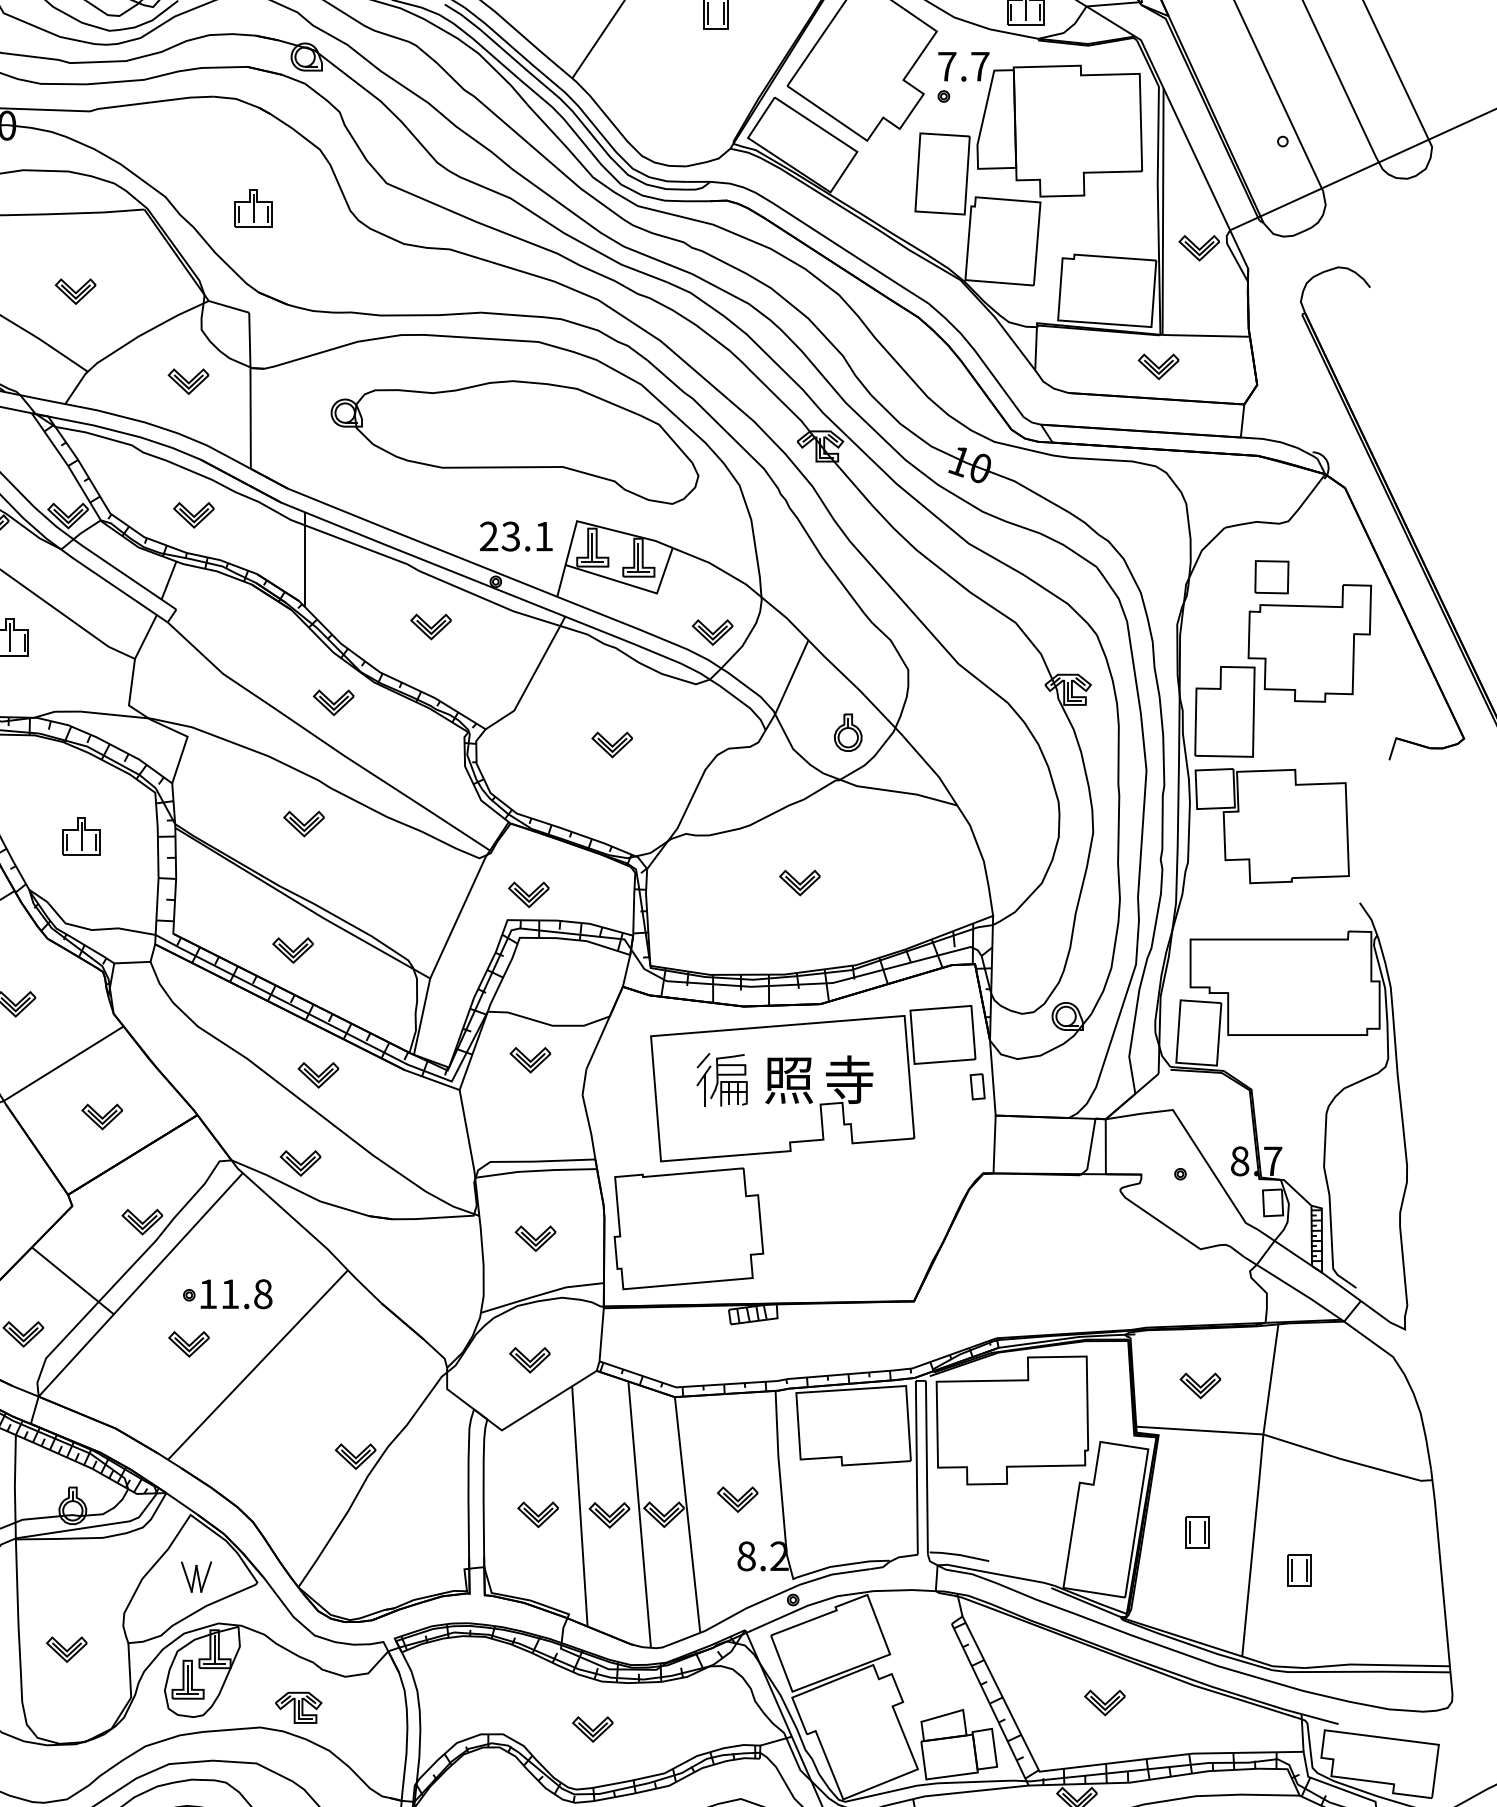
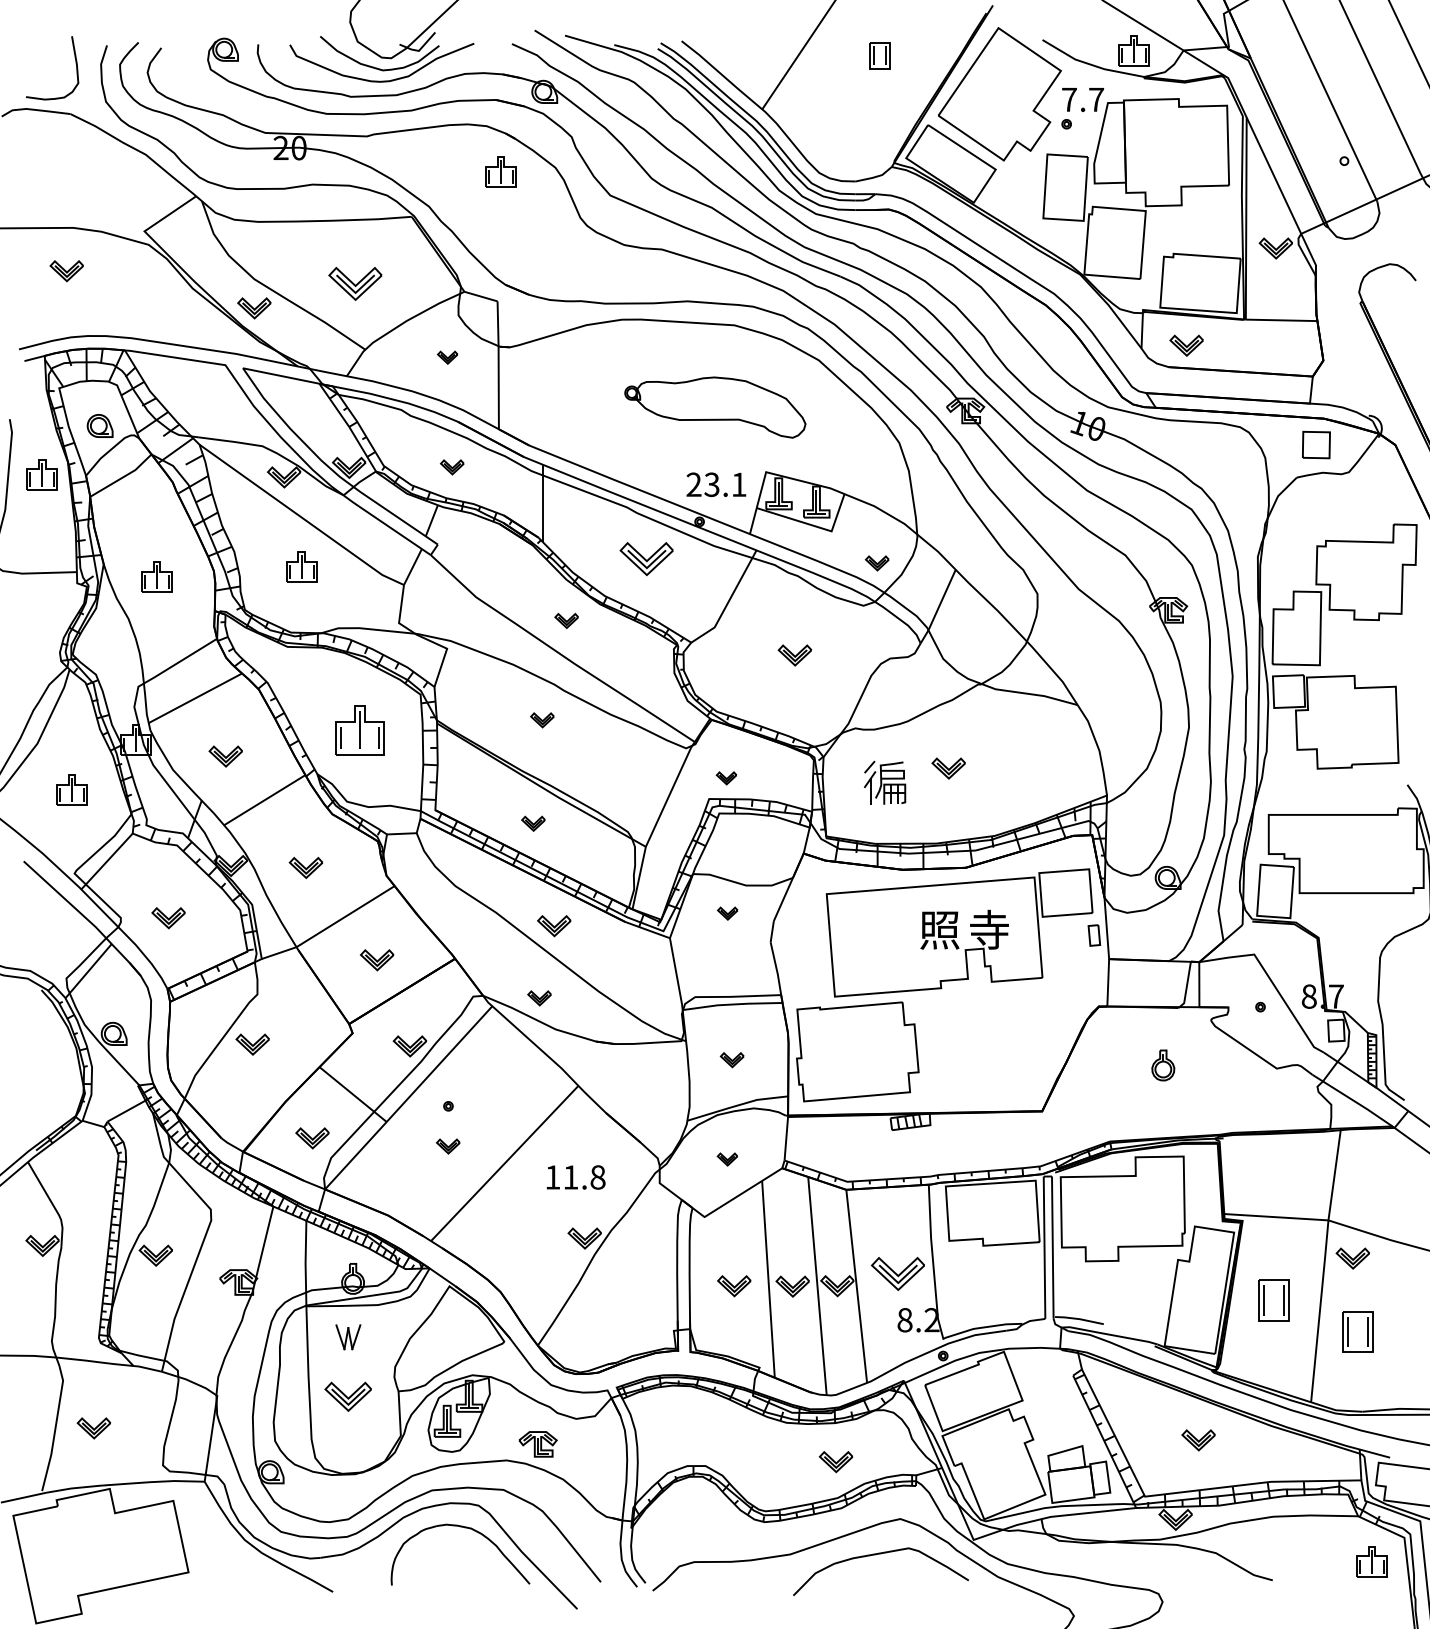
part: (252, 207) -> (500, 171), moved
part: (75, 292) -> (355, 284), size x1.6
part: (1158, 366) -> (1186, 345), moved
part: (188, 381) -> (447, 357), size x0.6
part: (515, 442) -> (715, 407), size x0.6
part: (194, 515) -> (452, 467), size x0.7
part: (1272, 576) -> (1316, 444), moved
part: (431, 626) -> (646, 558), size x1.6
part: (712, 632) -> (877, 563), size x0.7
part: (333, 702) -> (566, 620), size x0.7
part: (848, 732) -> (1163, 1065), moved
part: (304, 824) -> (542, 720), size x0.7
part: (80, 836) -> (359, 730), size x1.6
part: (528, 895) -> (726, 778), size x0.6
part: (293, 950) -> (533, 823), size x0.7
part: (529, 1059) -> (727, 913), size x0.6
part: (722, 1079) -> (885, 782), moved
part: (300, 1163) -> (539, 998), size x0.7
part: (535, 1239) -> (732, 1060), size x0.7
text: (235, 1294) -> (575, 1177), moved
part: (189, 1344) -> (448, 1146), size x0.7
part: (529, 1360) -> (727, 1159), size x0.6
part: (1199, 1385) -> (1352, 1258), moved
part: (737, 1499) -> (897, 1273), size x1.6
part: (1197, 1532) -> (1274, 1300), size x1.6
part: (1300, 1570) -> (1358, 1331), size x1.6
part: (196, 1577) -> (348, 1337), moved
part: (66, 1649) -> (347, 1396), size x1.4
part: (592, 1729) -> (835, 1462), moved

